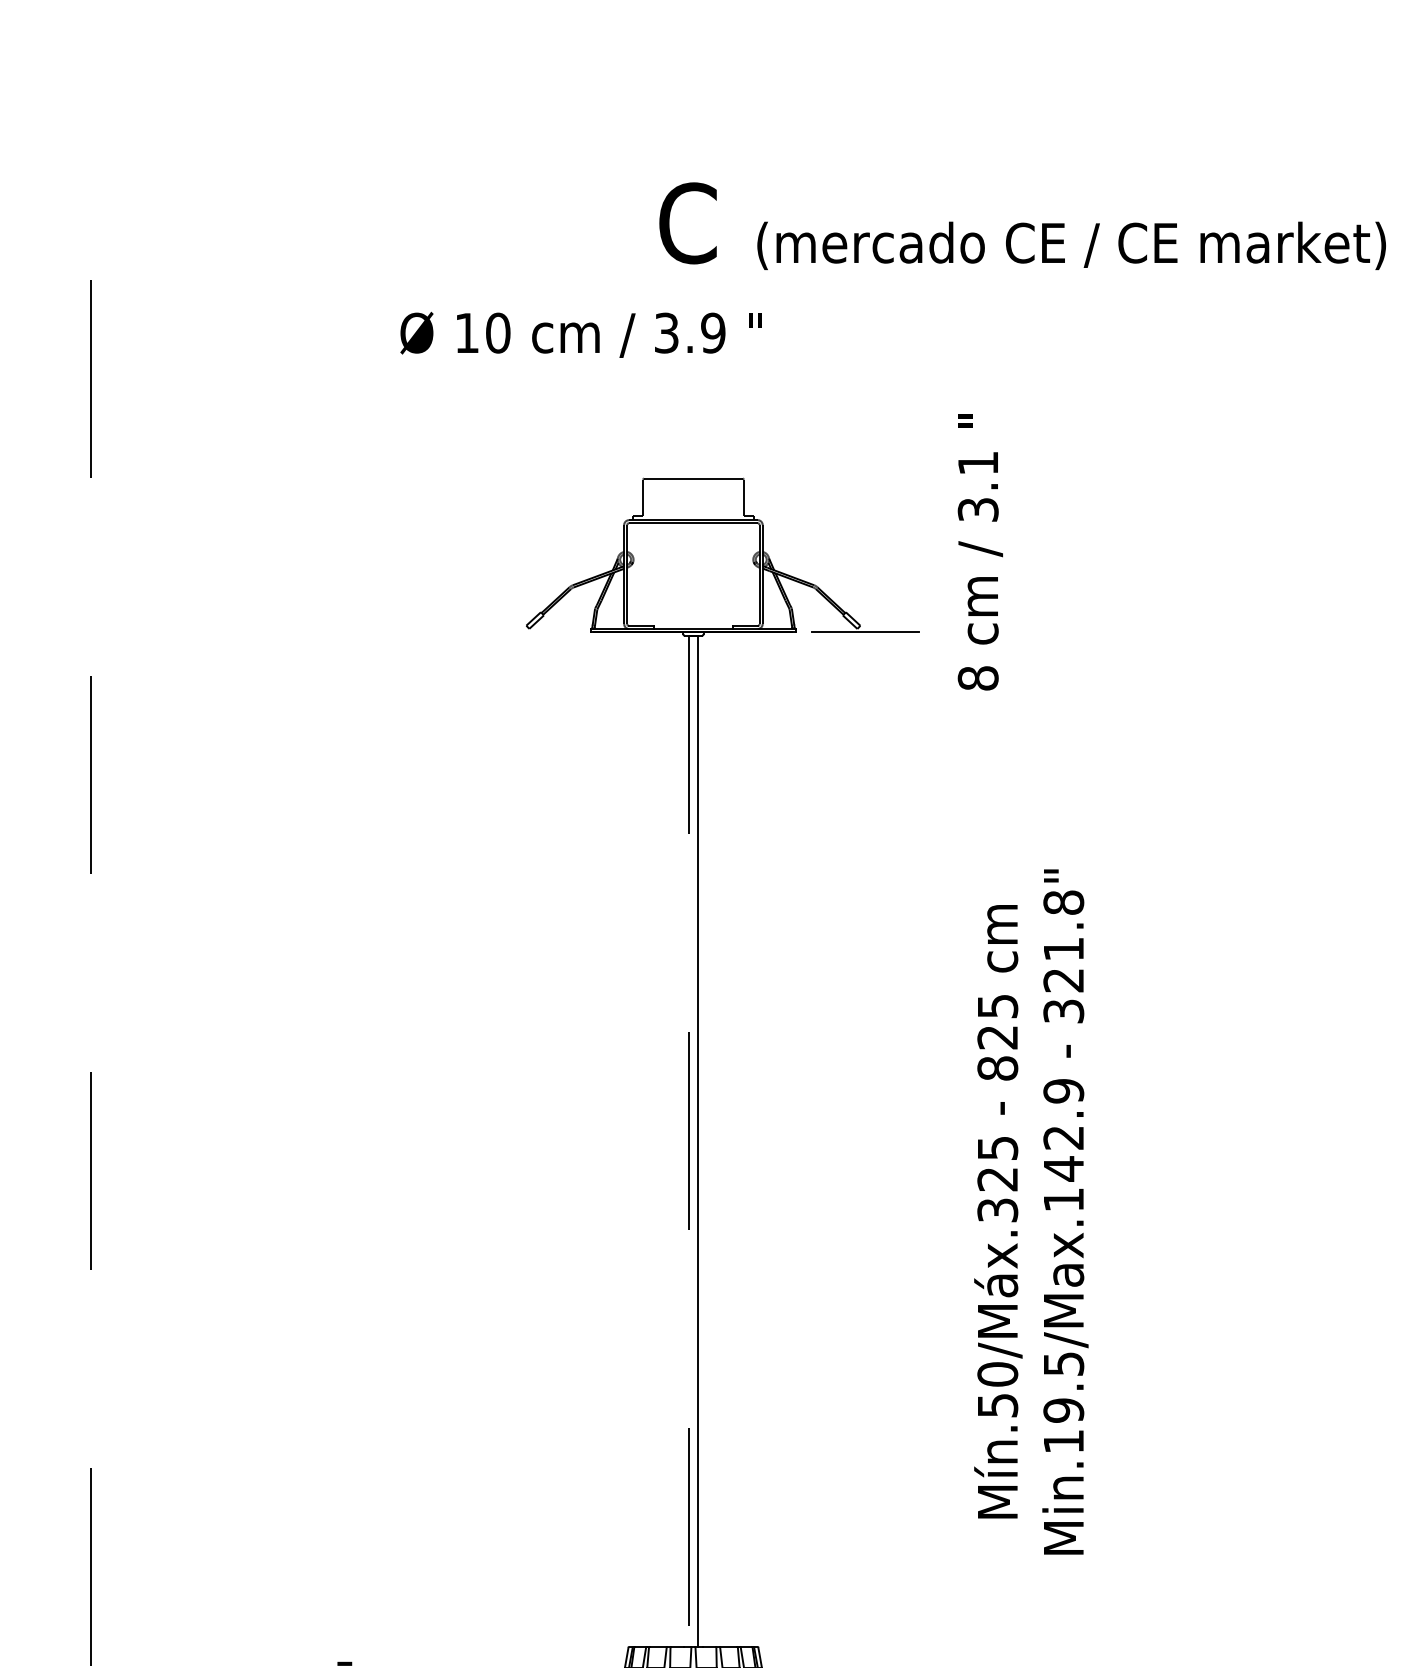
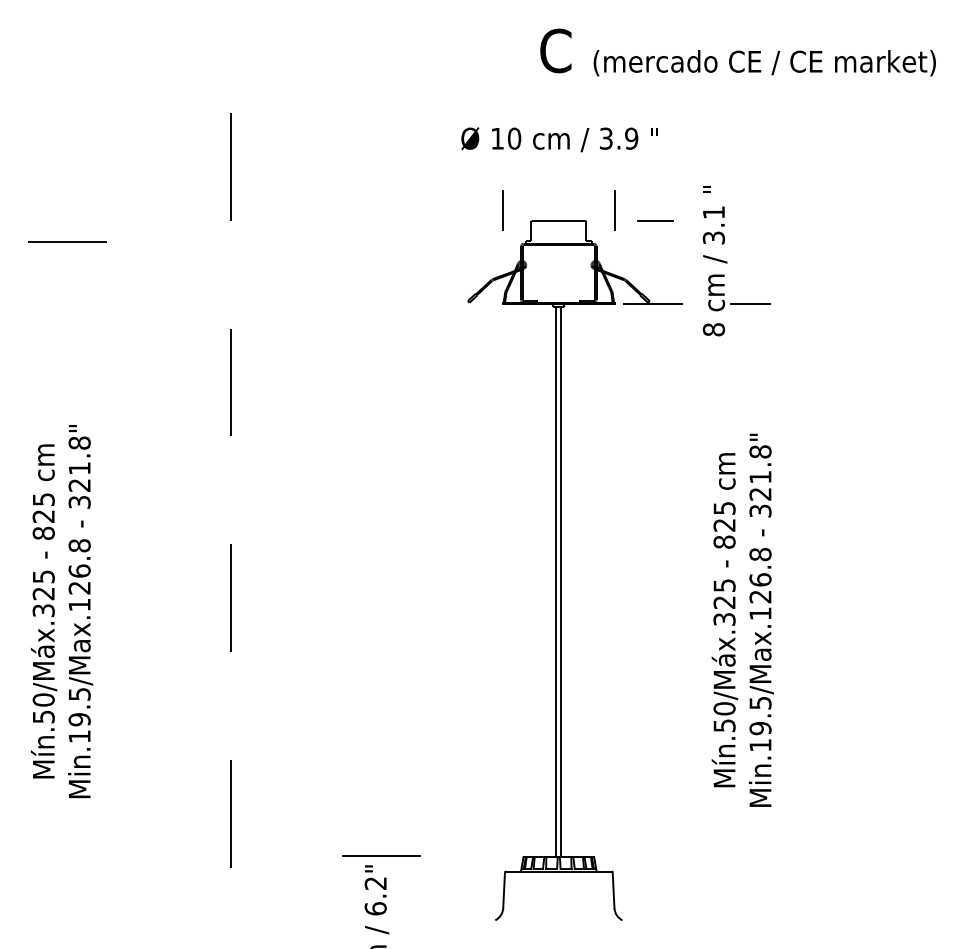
text: (1021, 226) -> (737, 52), moved
text: (580, 334) -> (559, 139), moved
line: (591, 457) -> (503, 209), added
line: (795, 459) -> (614, 210), added
line: (869, 477) -> (654, 220), added
line: (1043, 632) -> (749, 304), added
text: (1063, 1129) -> (760, 575), Min.19.5/Max.142.9 -> Min.19.5/Max.126.8
line: (689, 1142) -> (556, 582), dashed -> solid
line: (365, 1645) -> (380, 856), added

